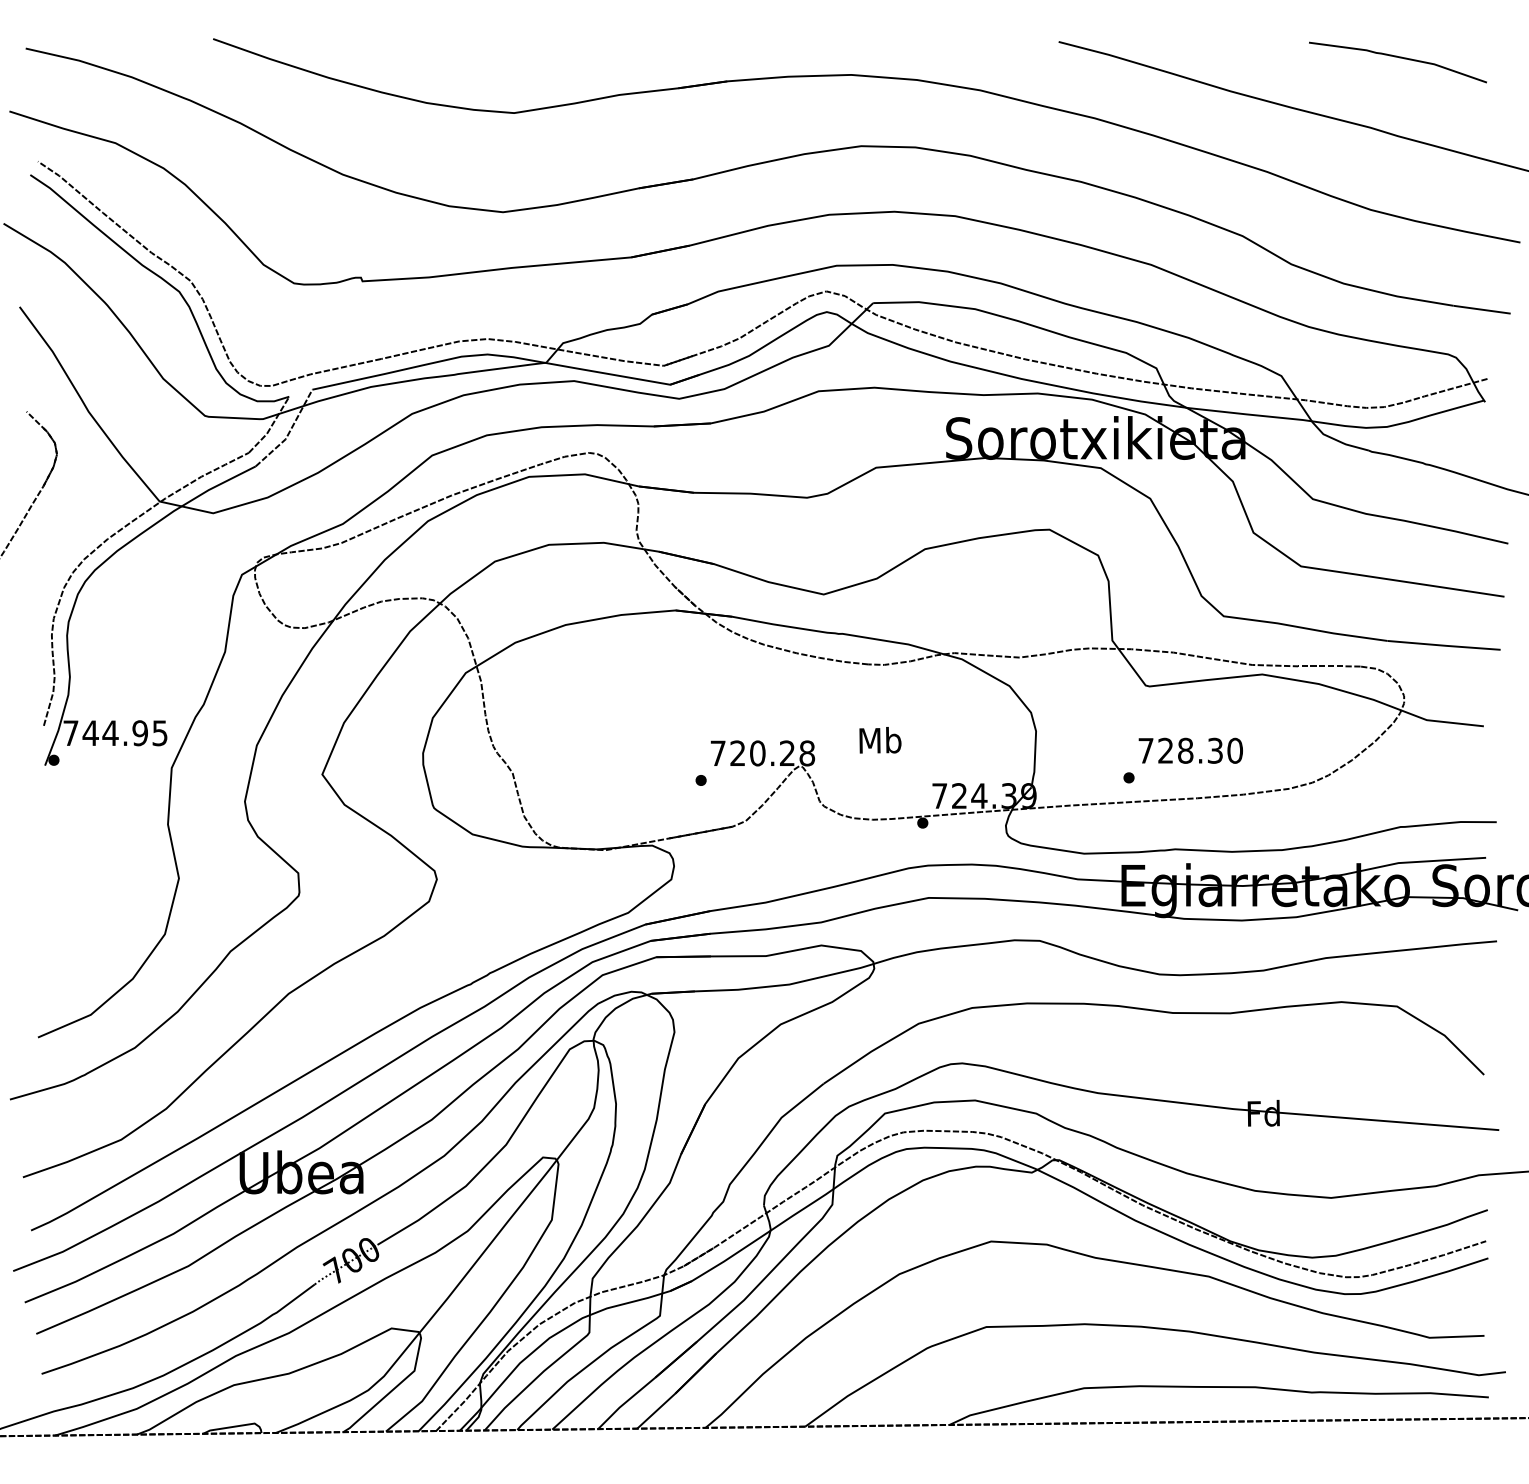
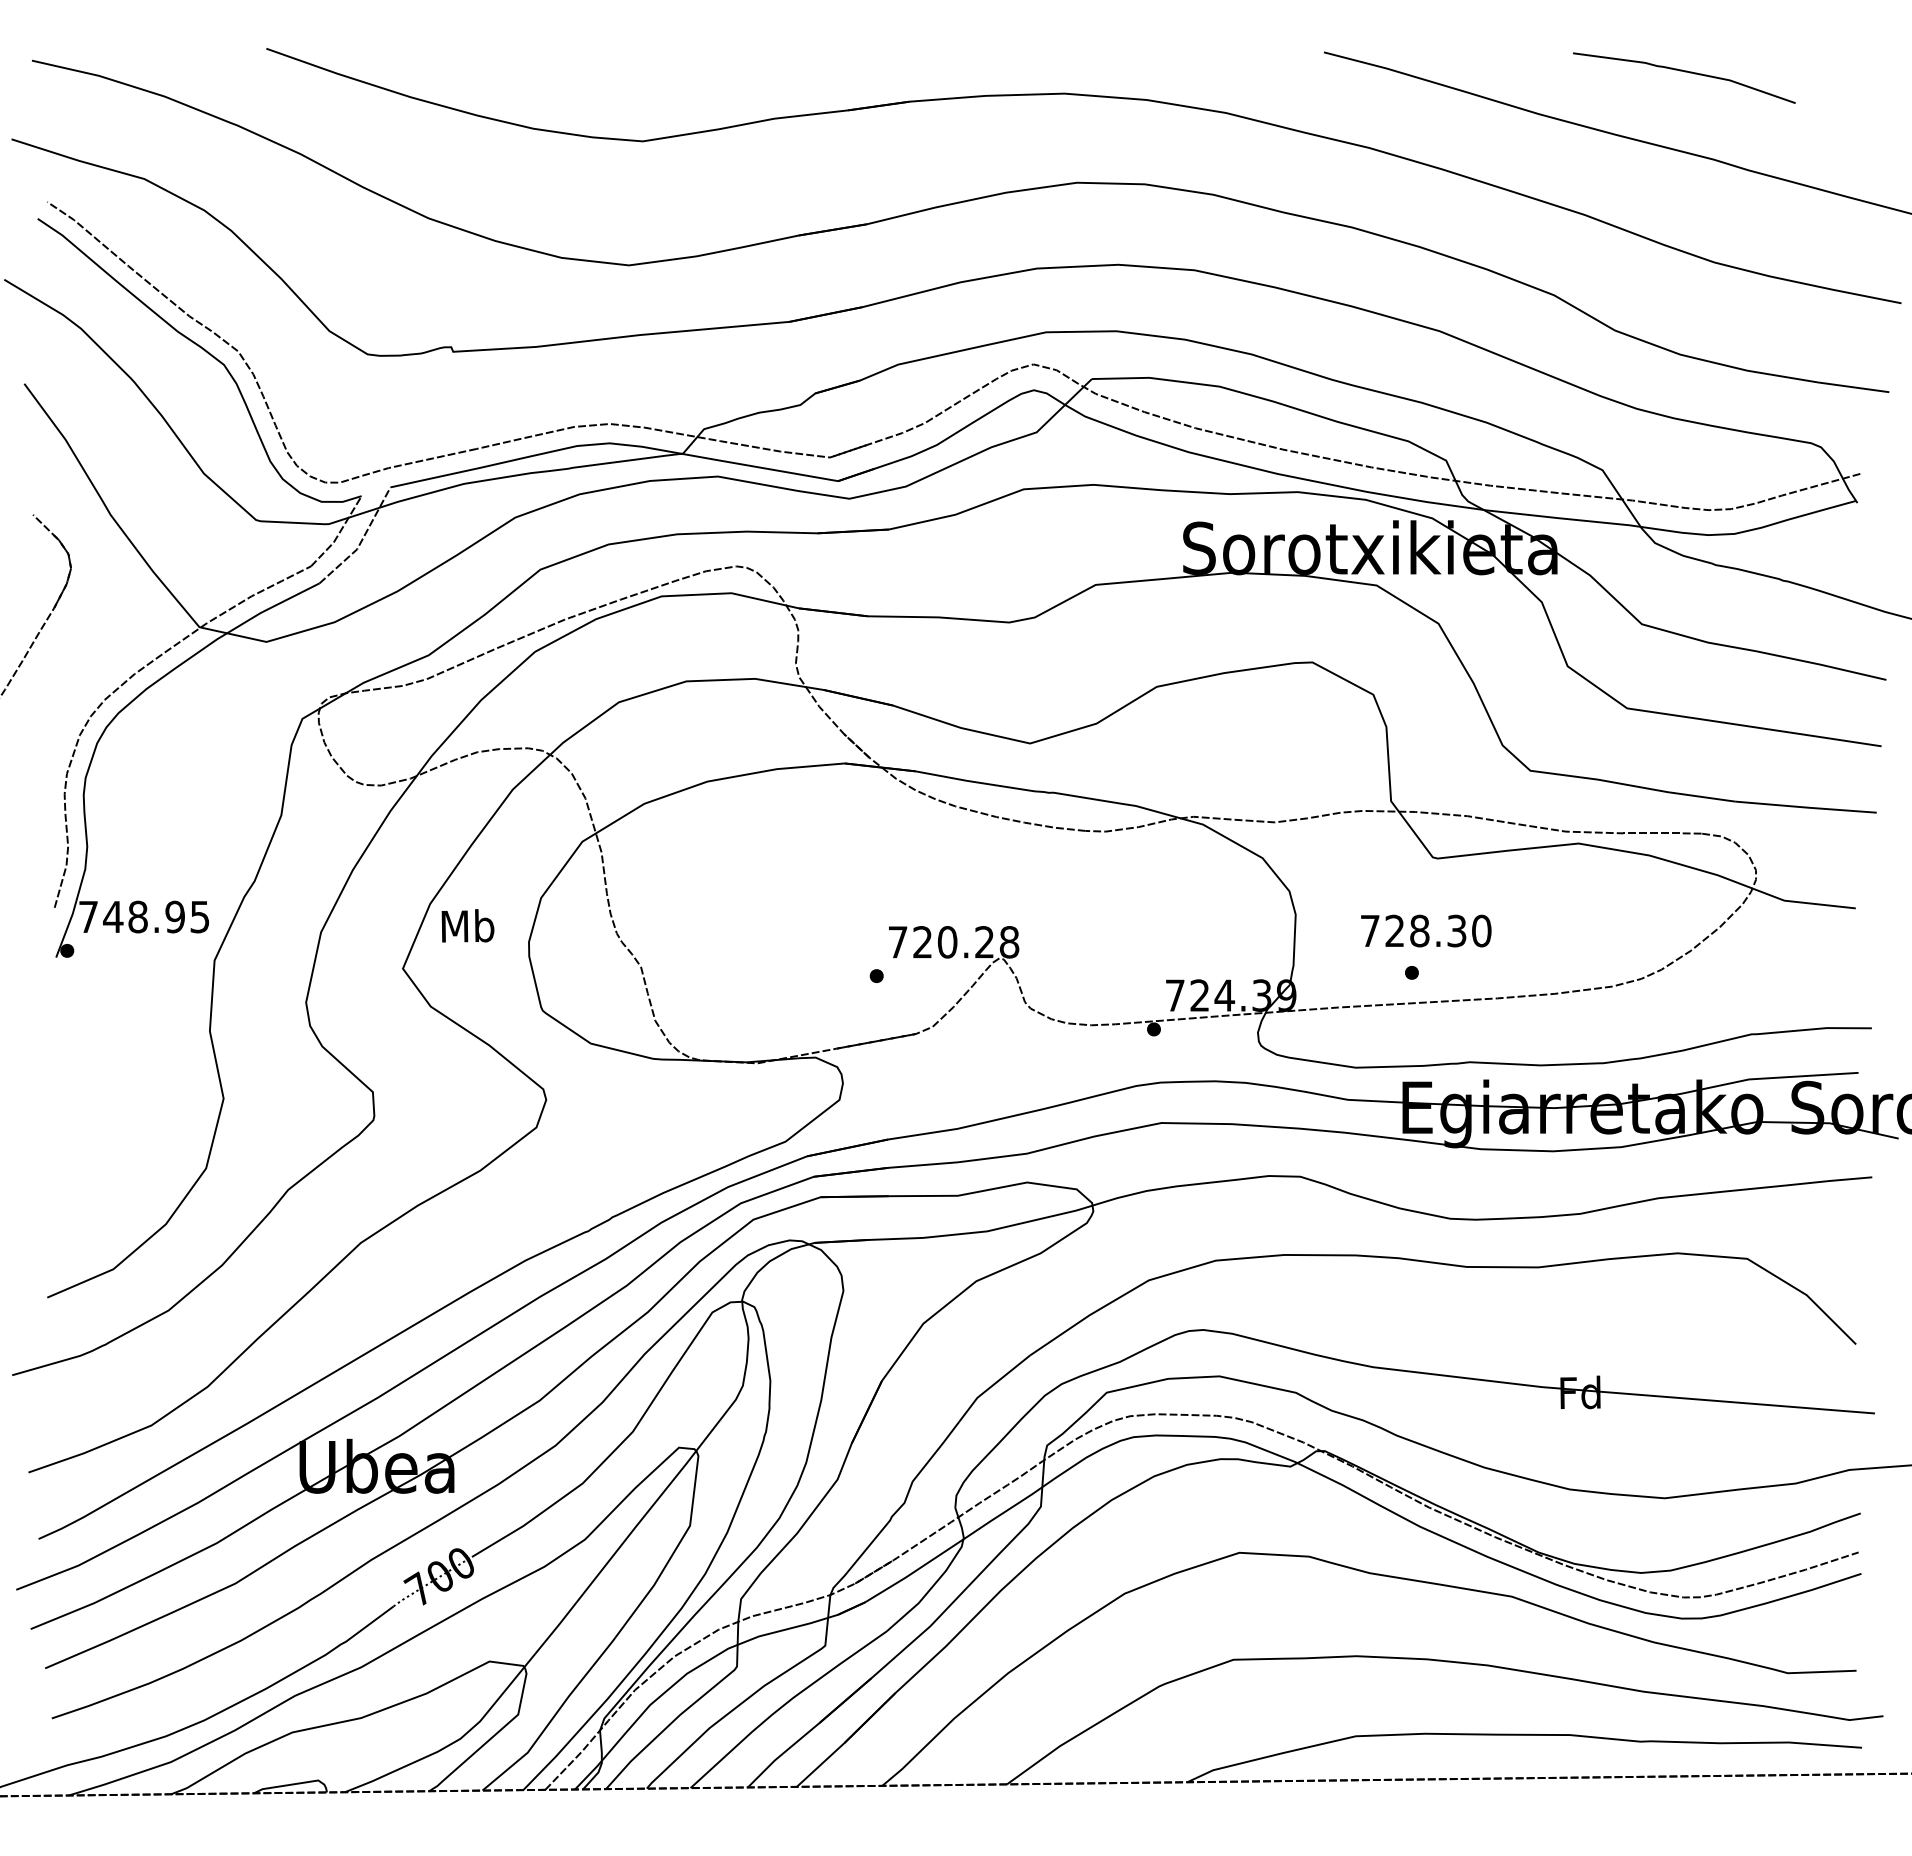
curve: (1398, 58) -> (1684, 72), moved
text: (110, 732) -> (137, 916), 744.95 -> 748.95
text: (880, 740) -> (467, 925), moved
text: (1191, 750) -> (1426, 930), moved

